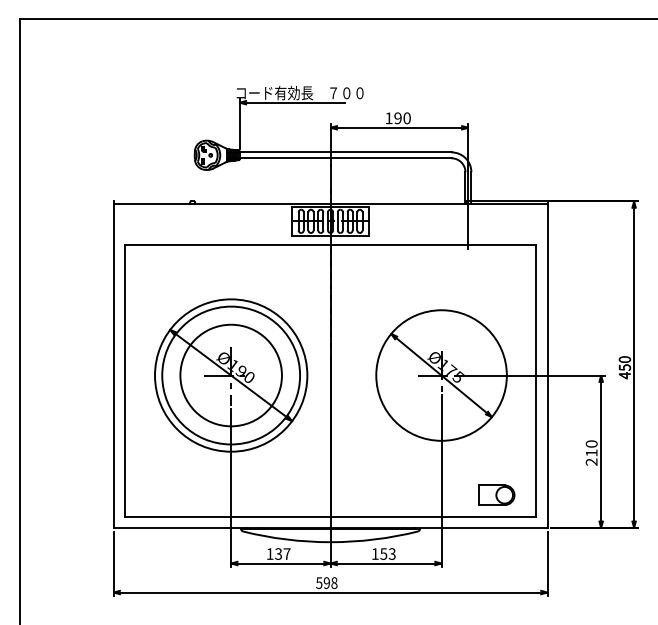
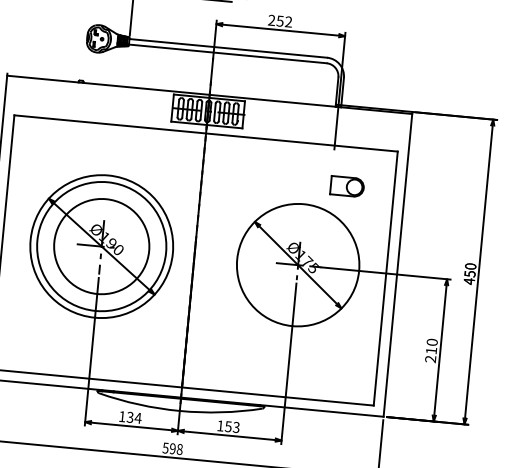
text: (397, 118) -> (279, 21), 190 -> 252
part: (496, 494) -> (347, 185), moved
text: (286, 553) -> (137, 417), 137 -> 134

